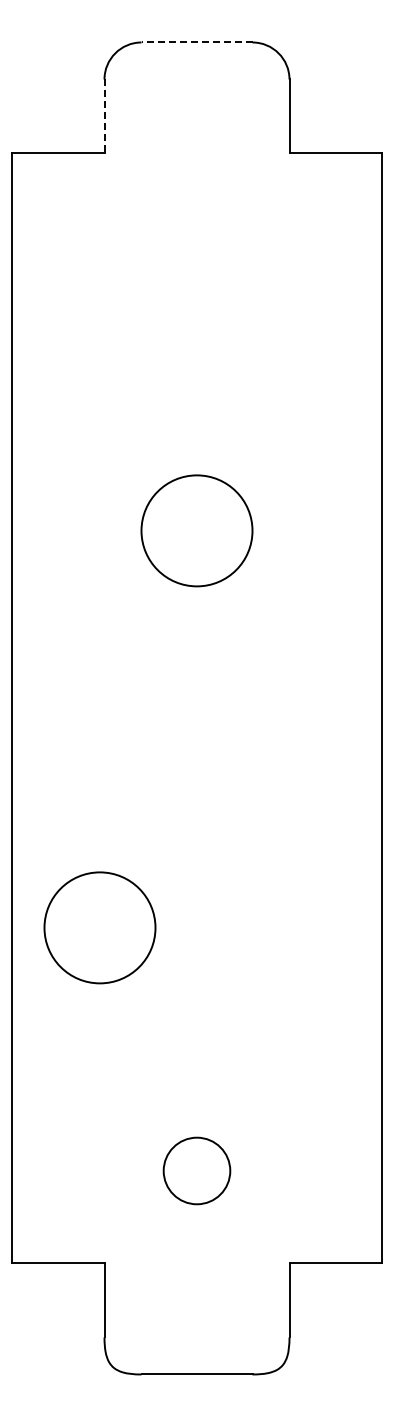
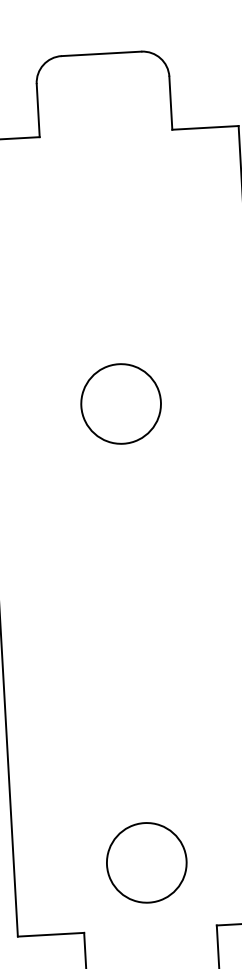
line: (196, 42) -> (101, 53), dashed -> solid
line: (104, 116) -> (38, 110), dashed -> solid
circle: (99, 927) -> (67, 692), removed
circle: (196, 1170) -> (146, 862), size x1.67

